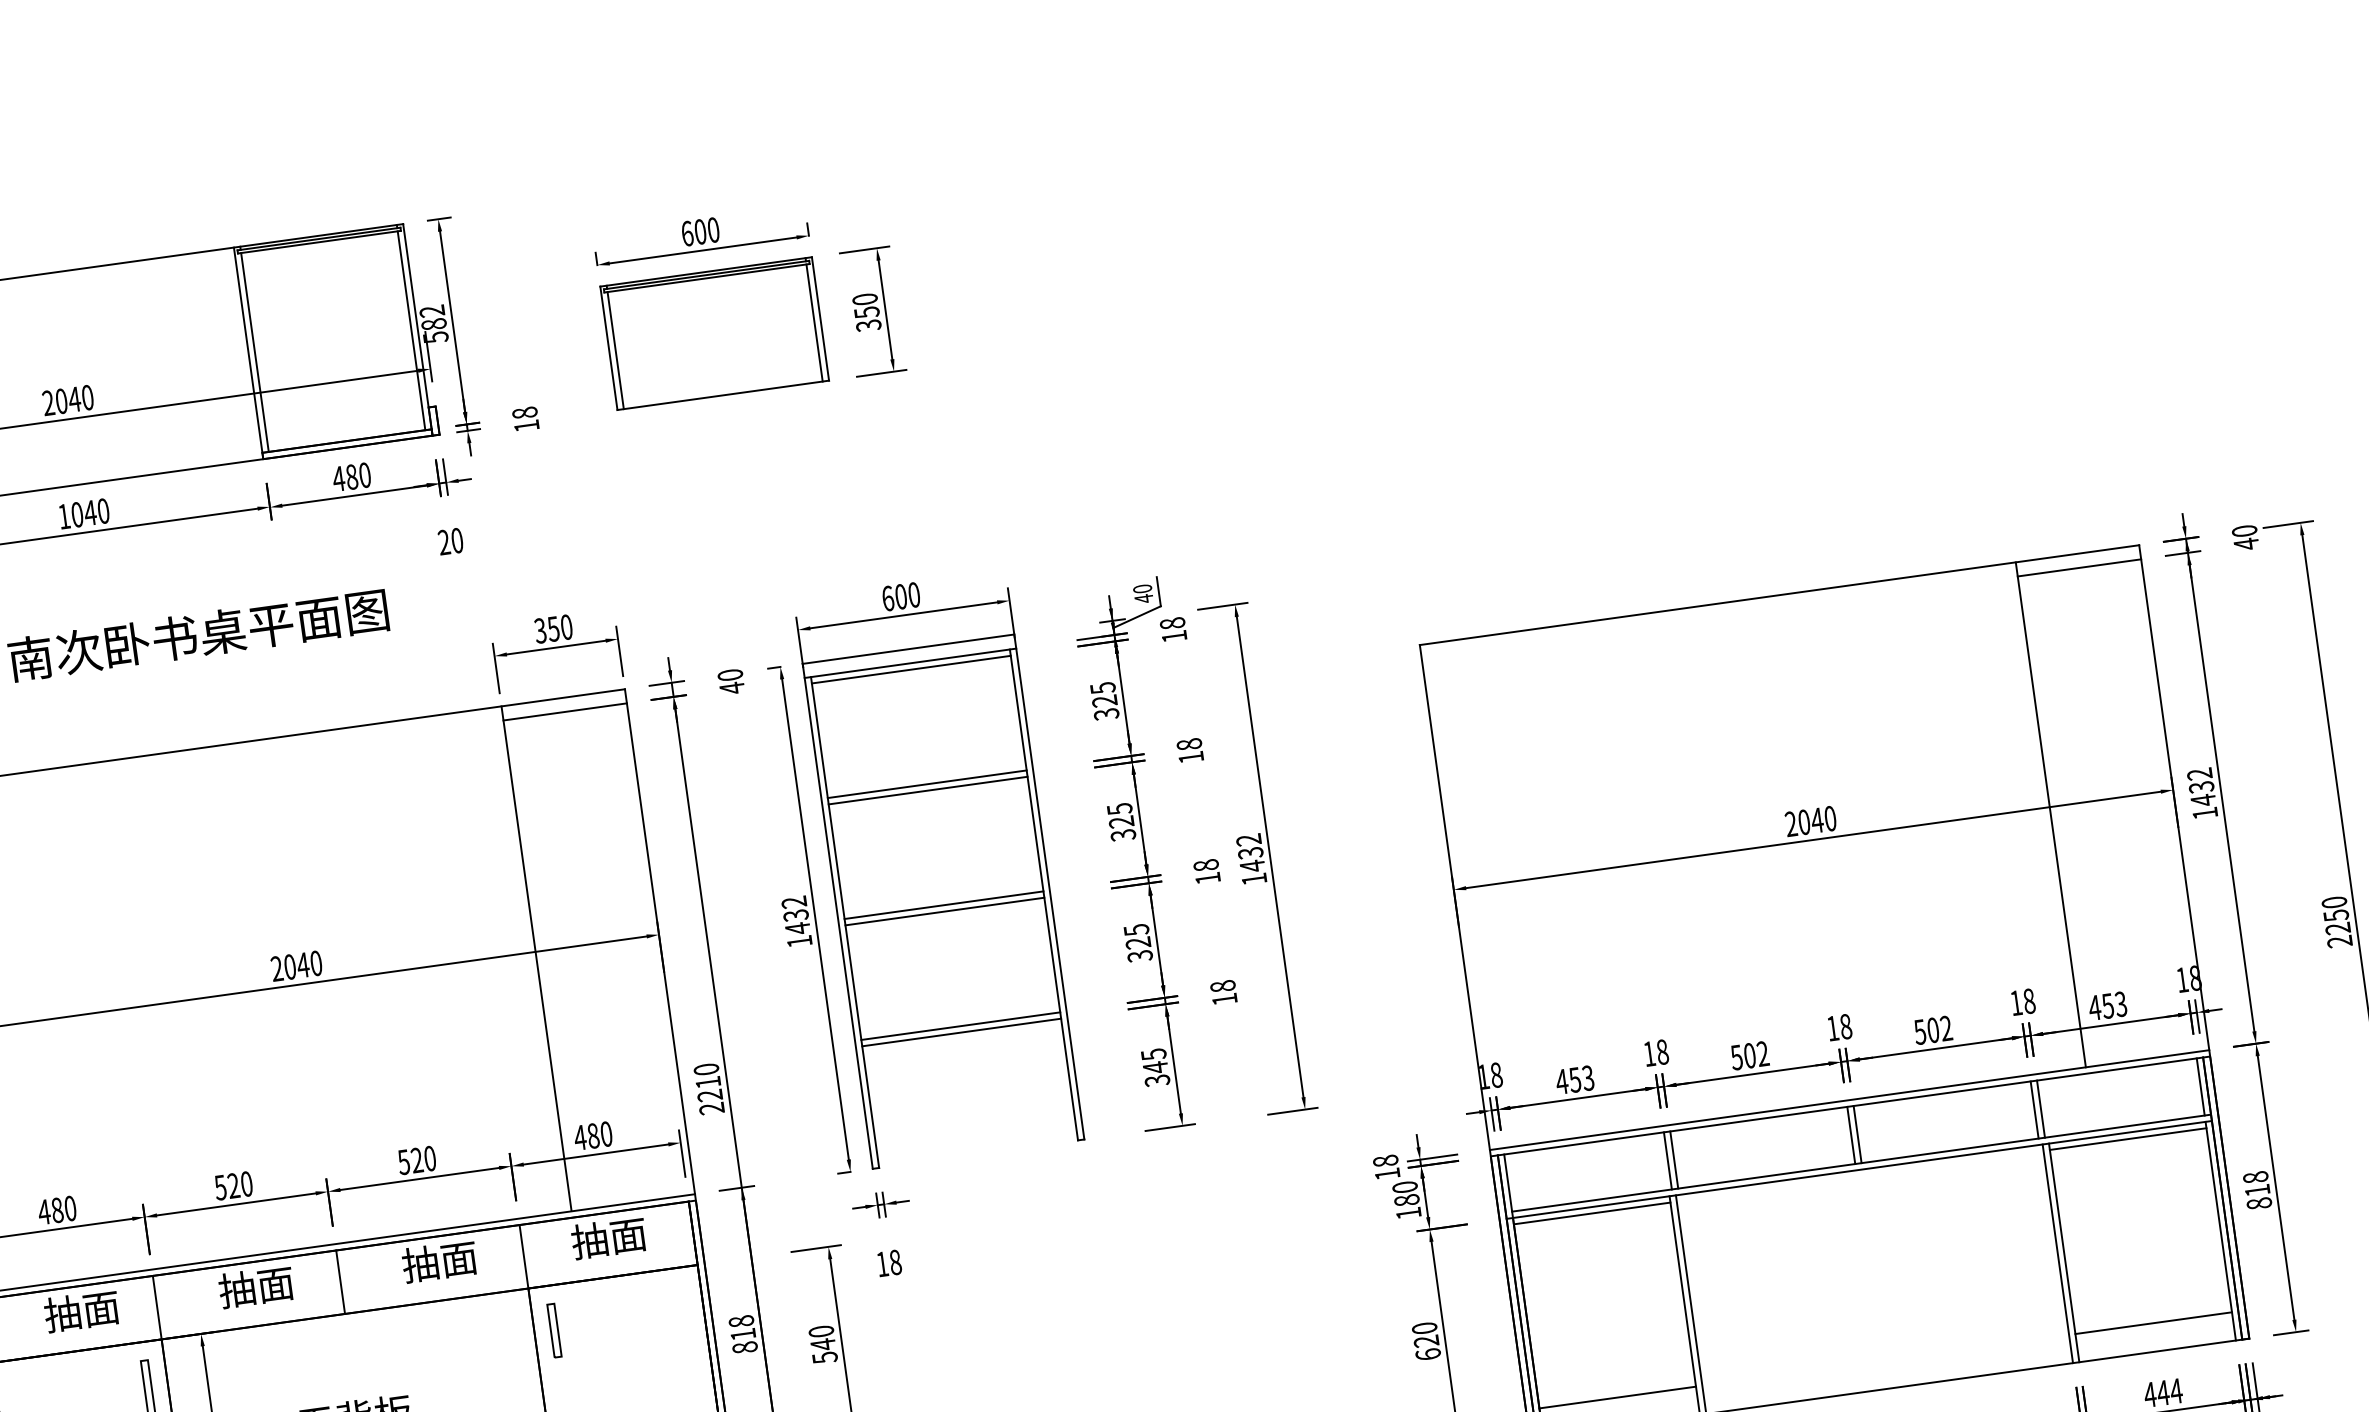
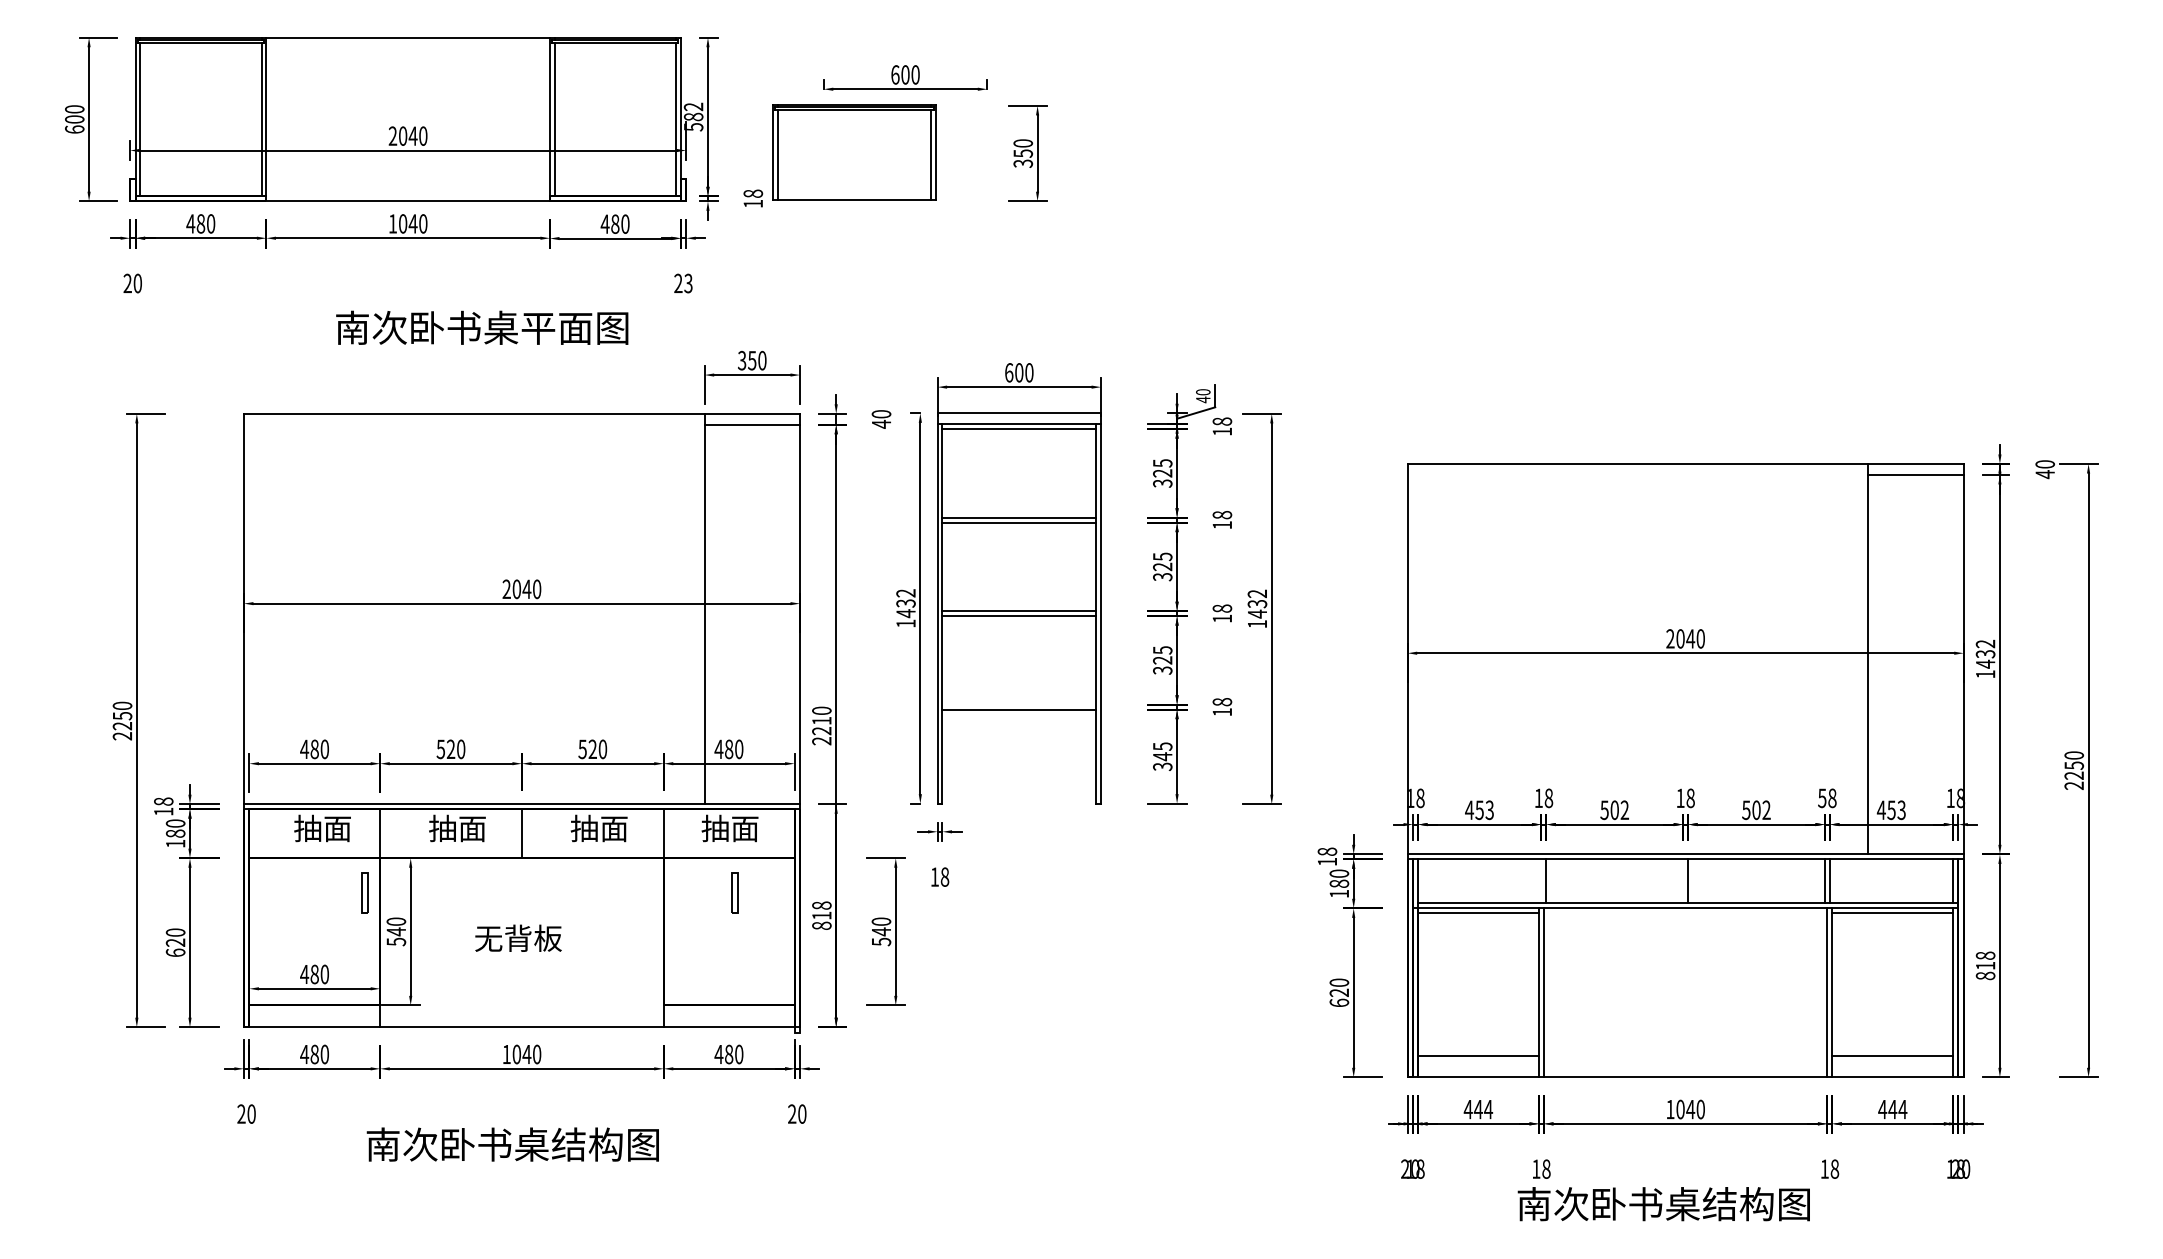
part: (714, 333) -> (854, 152), moved
text: (457, 540) -> (688, 283), 20 -> 23
text: (2016, 1003) -> (1822, 798), 18 -> 58
line: (960, 1025) -> (1019, 704), removed
line: (1851, 1135) -> (1683, 881), removed
line: (1667, 1161) -> (1541, 881), removed
part: (553, 1330) -> (734, 892), moved

